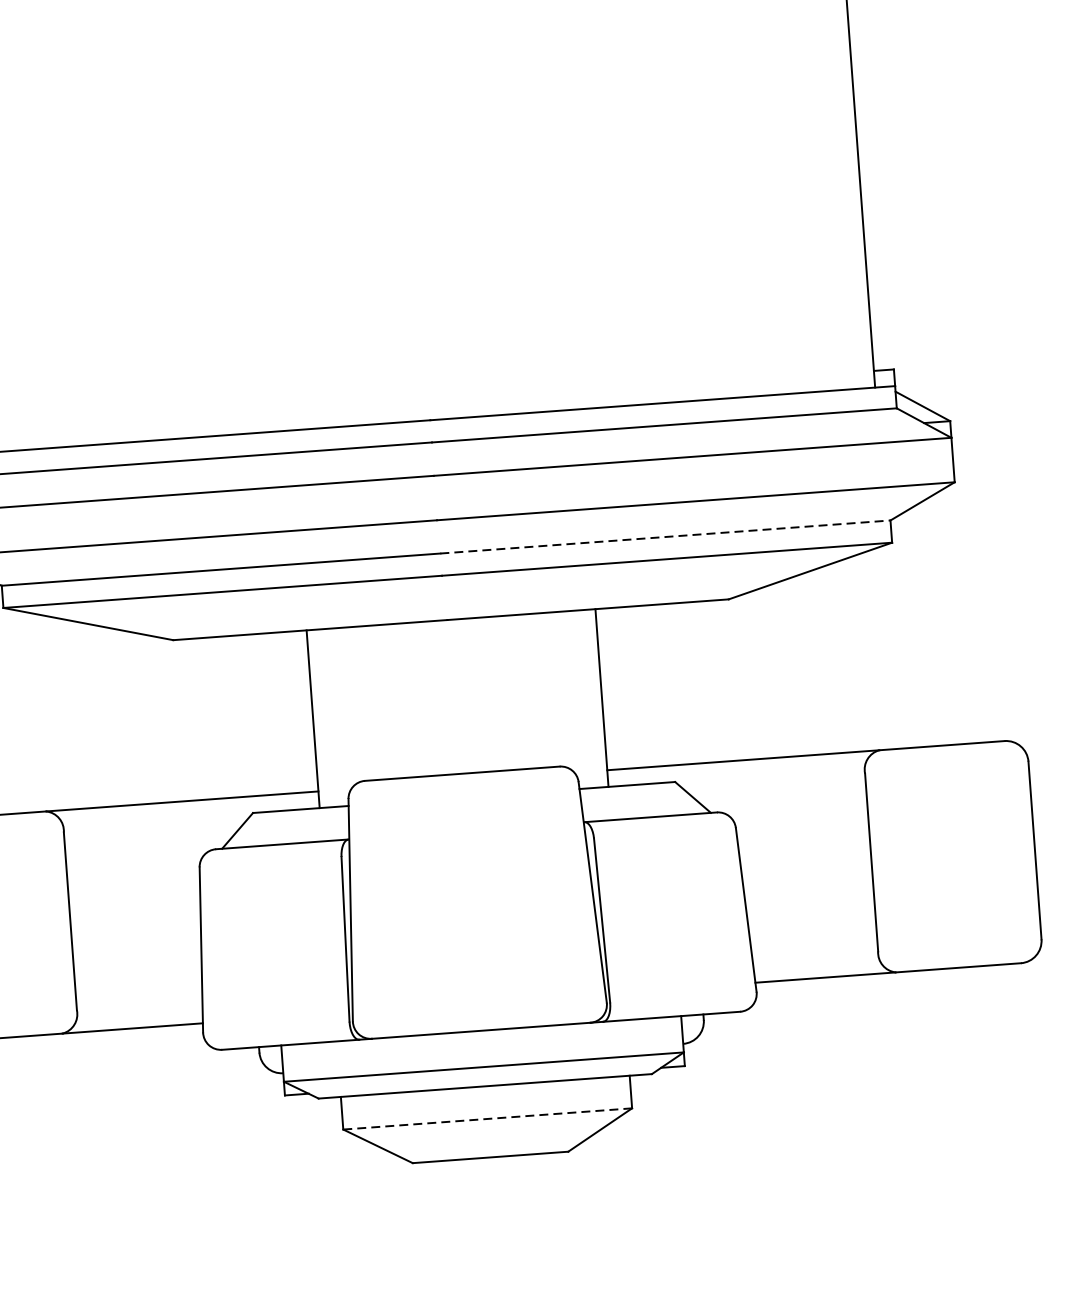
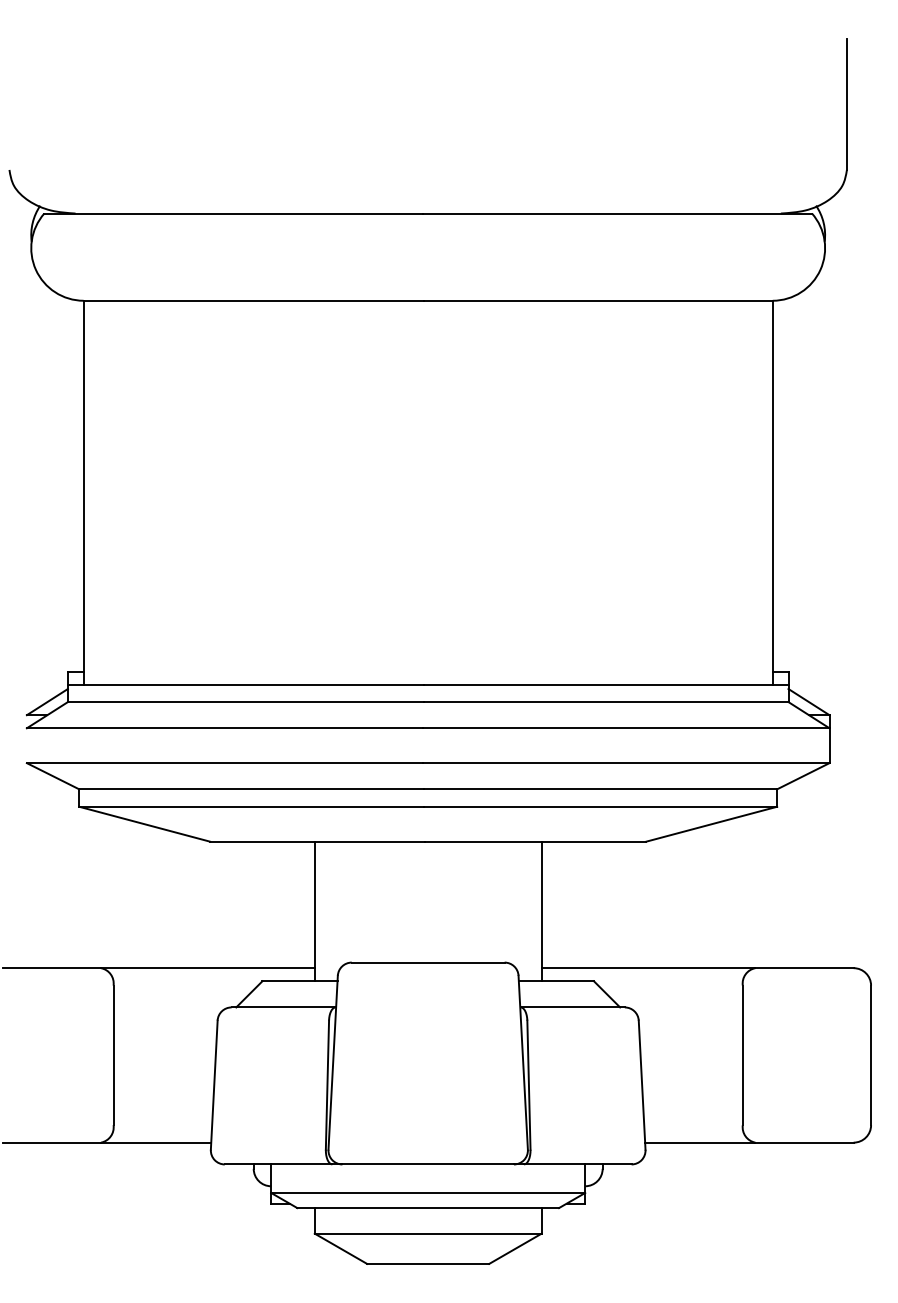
line: (665, 537) -> (600, 789), dashed -> solid
line: (488, 1118) -> (428, 1233), dashed -> solid

